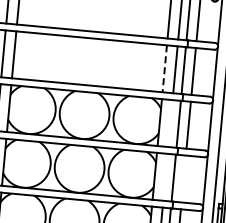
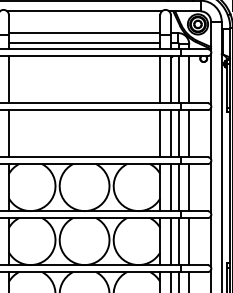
line: (165, 68) -> (160, 133), dashed -> solid
line: (170, 123) -> (170, 187), added
line: (165, 177) -> (170, 241), added
line: (183, 178) -> (189, 241), added

